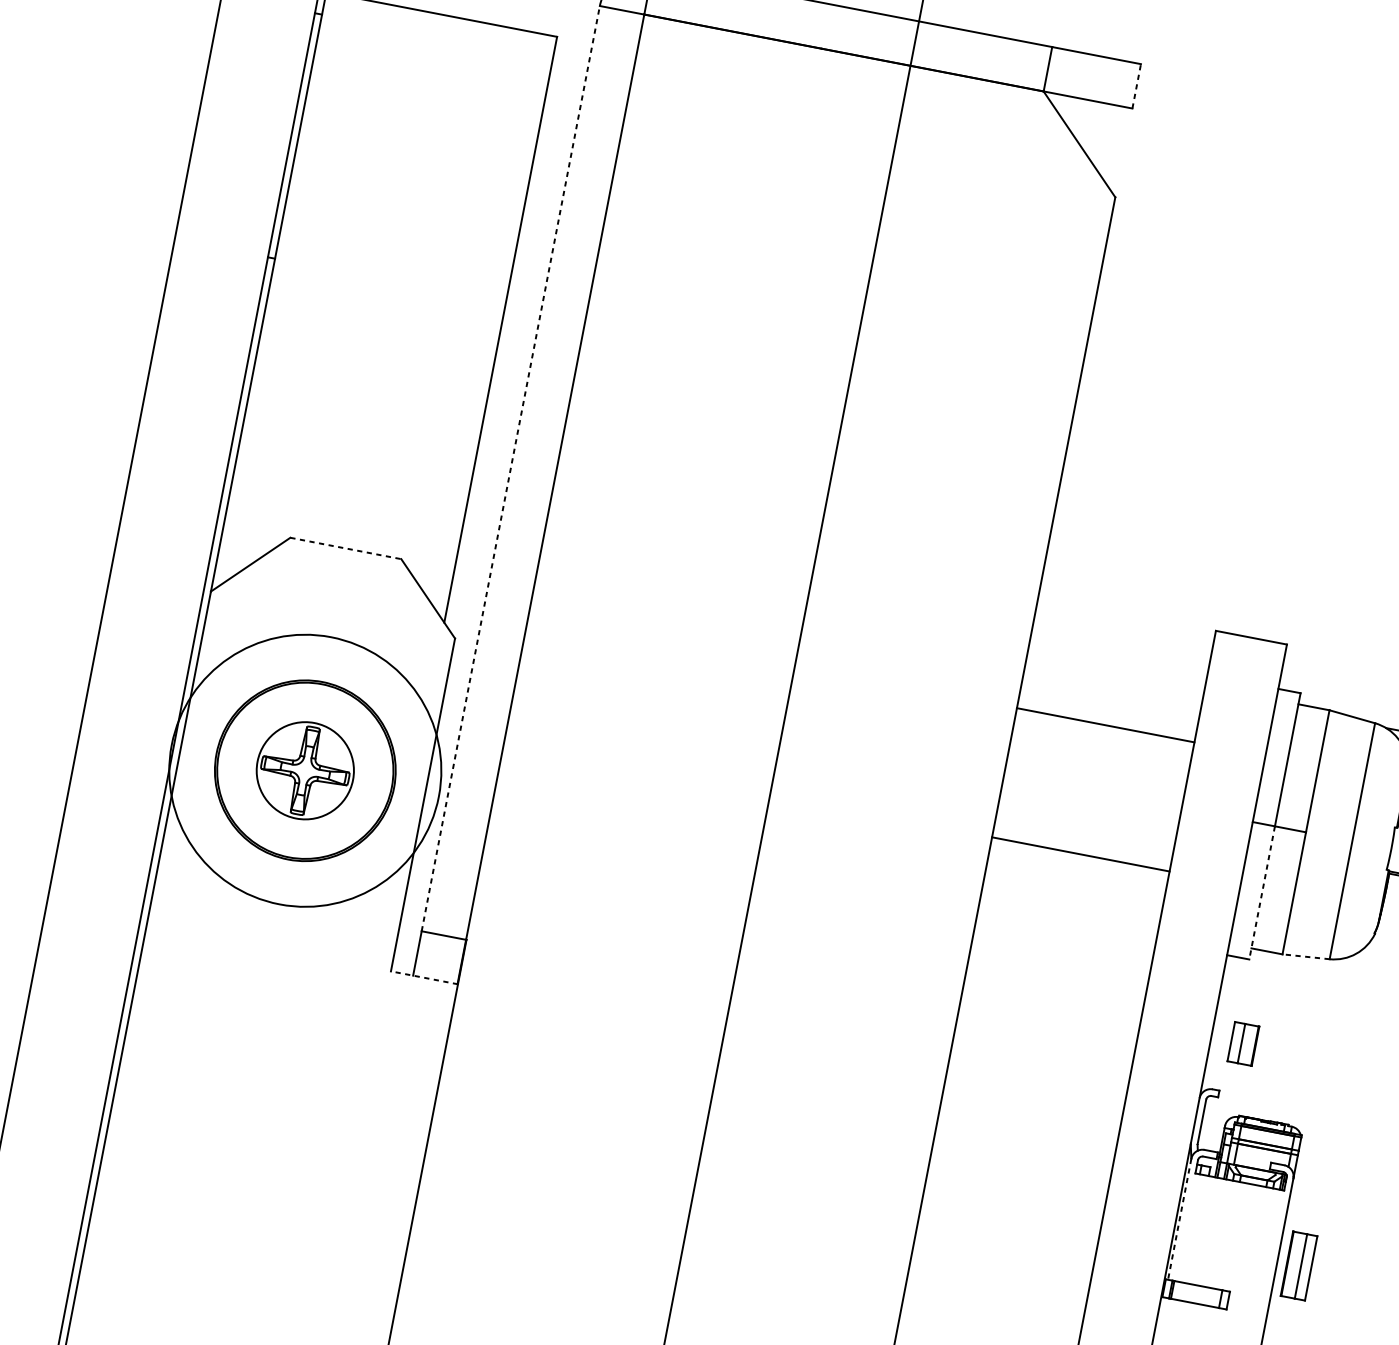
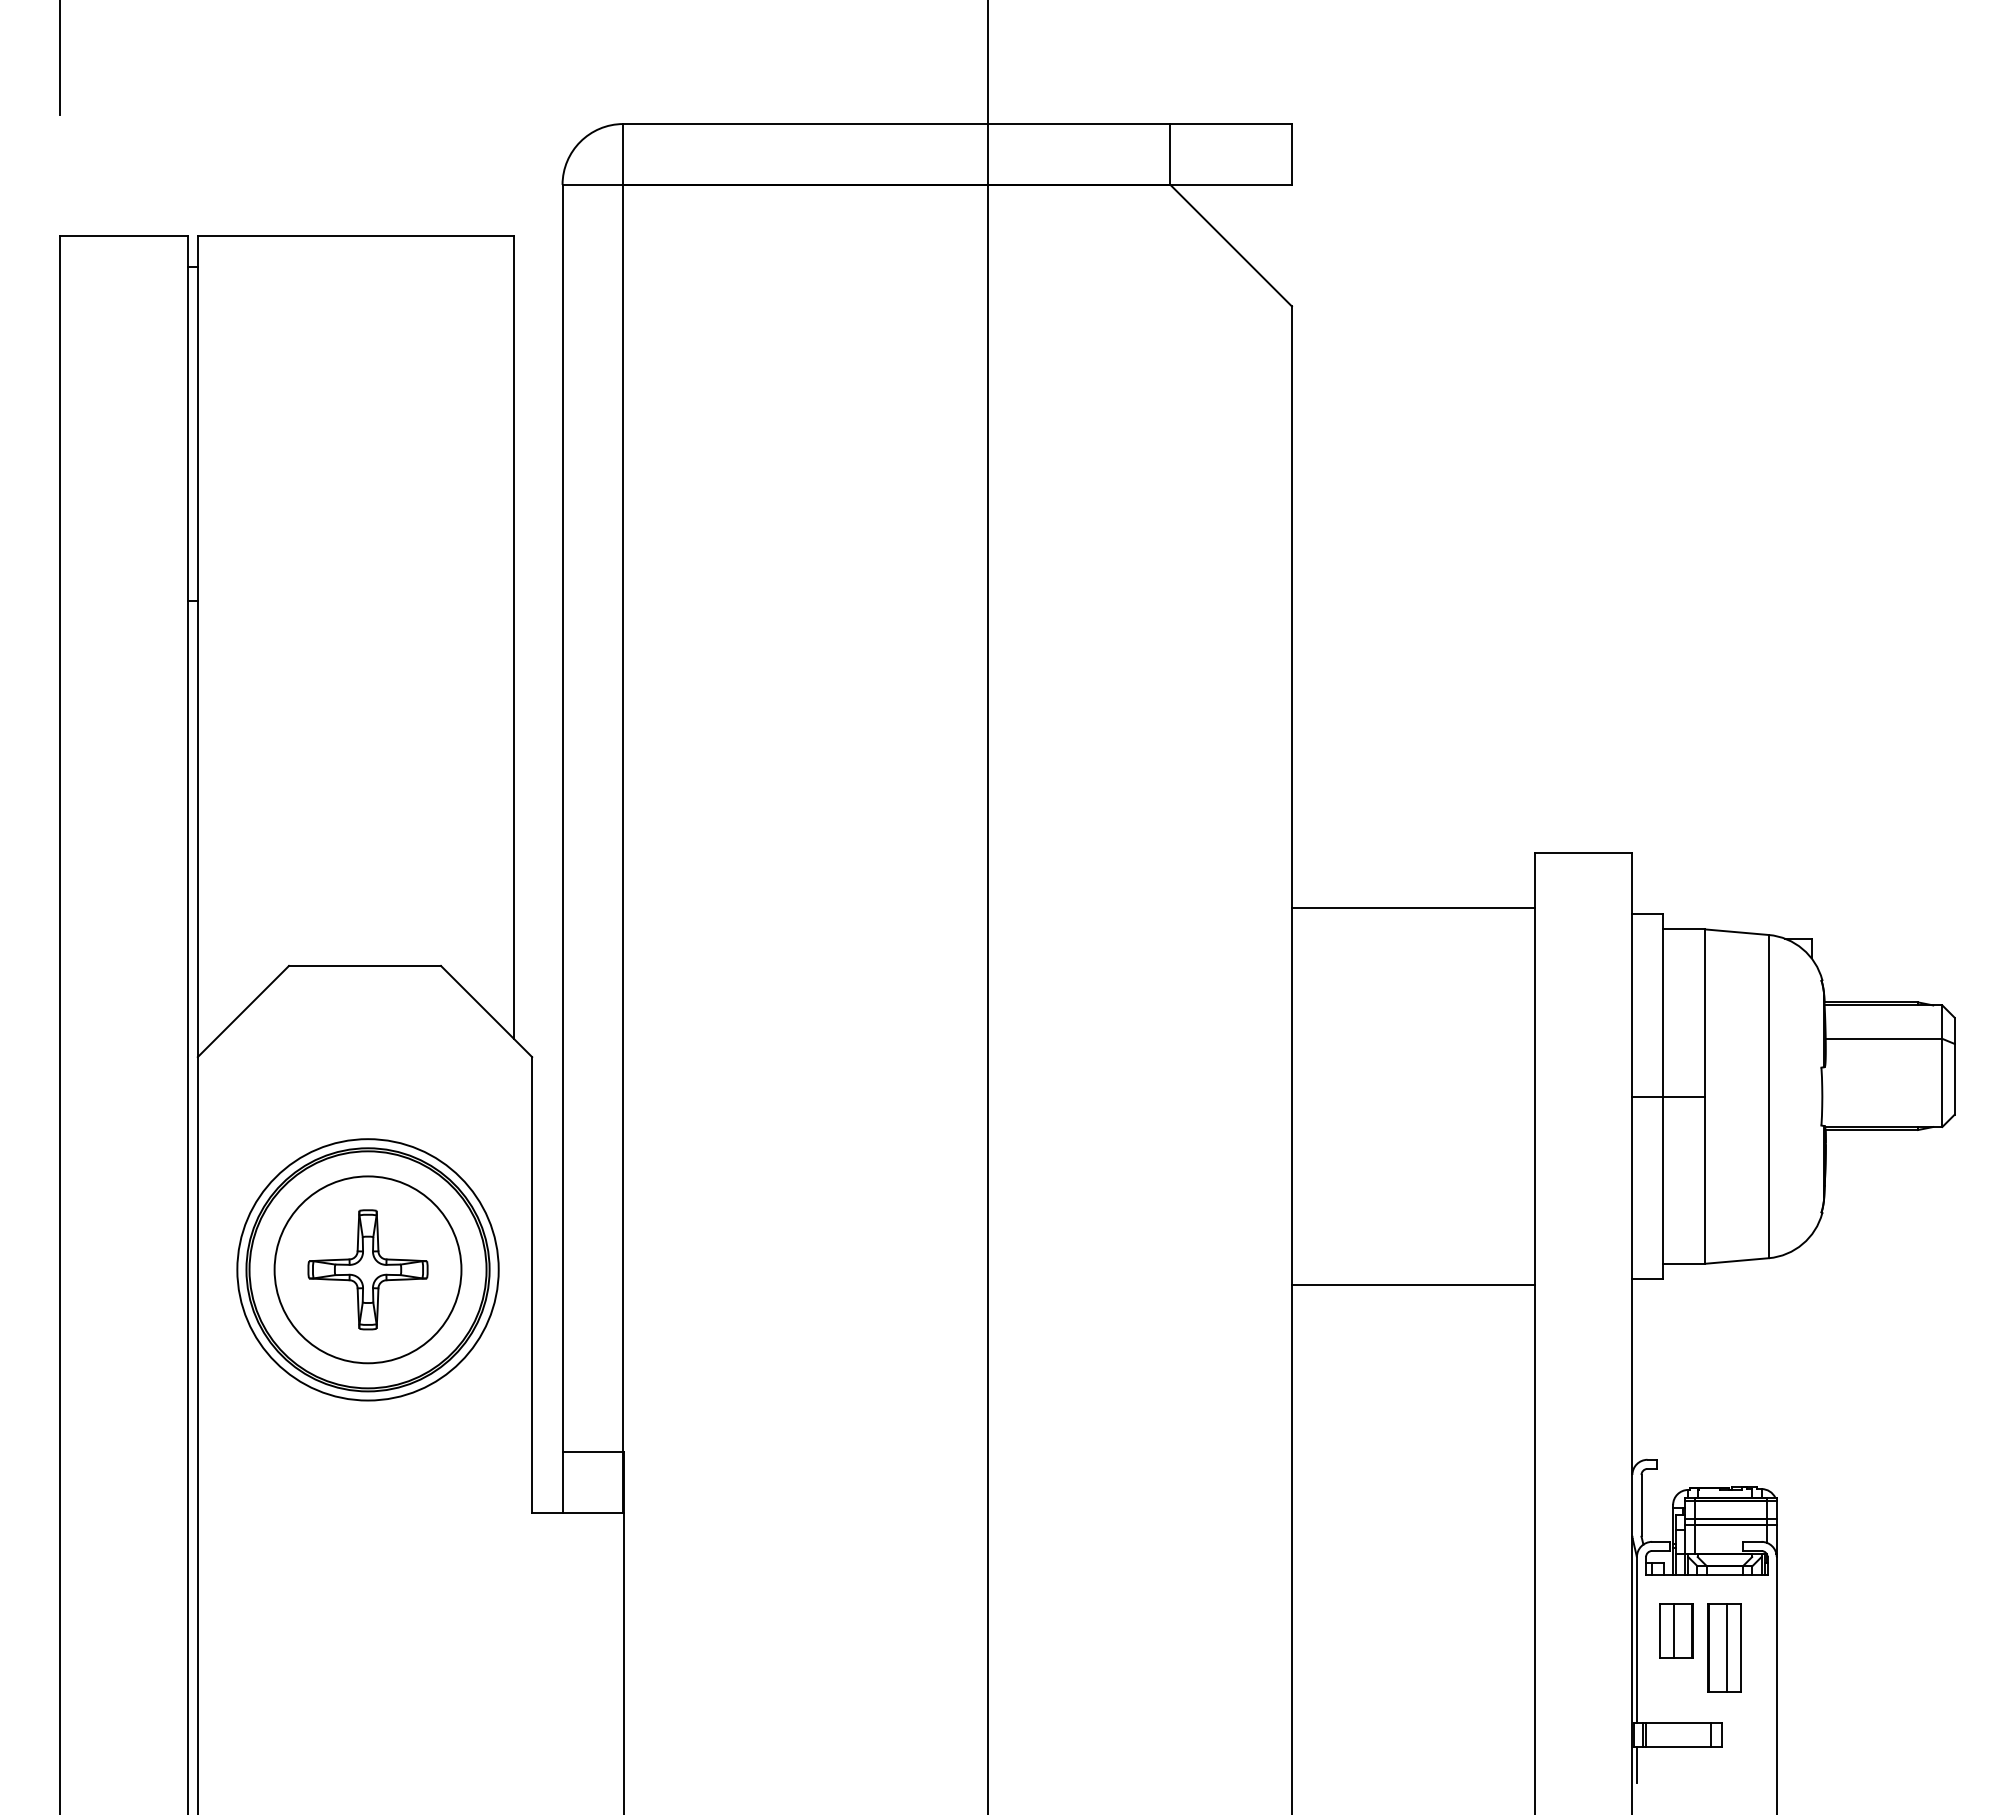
line: (1136, 85) -> (1291, 153), dashed -> solid
line: (510, 468) -> (562, 818), dashed -> solid
line: (346, 548) -> (365, 965), dashed -> solid
line: (1105, 725) -> (1413, 908), moved
circle: (304, 770) -> (367, 1269), size x0.71
circle: (304, 770) -> (367, 1269), size x1.43
line: (1080, 854) -> (1413, 1285), moved
line: (1261, 893) -> (1662, 1188), dashed -> solid
line: (1306, 956) -> (1737, 1260), dashed -> solid
line: (424, 977) -> (578, 1512), dashed -> solid
part: (1243, 1043) -> (1676, 1630), moved
line: (1179, 1219) -> (1636, 1639), dashed -> solid
part: (1299, 1265) -> (1724, 1647), moved
line: (1161, 1310) -> (1636, 1765), added

